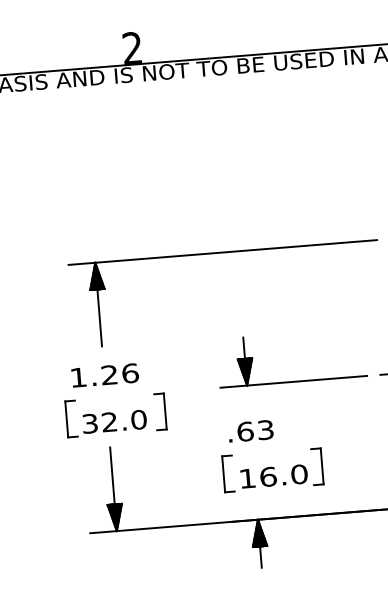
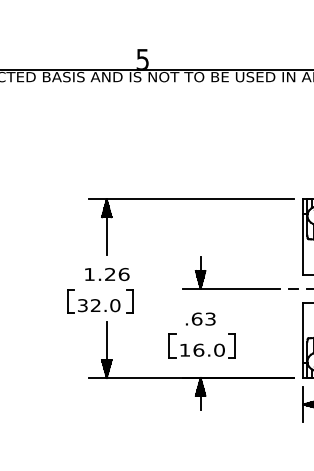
text: (131, 46) -> (142, 58), 2 -> 5
part: (116, 415) -> (100, 301), moved
part: (271, 469) -> (201, 345), moved

